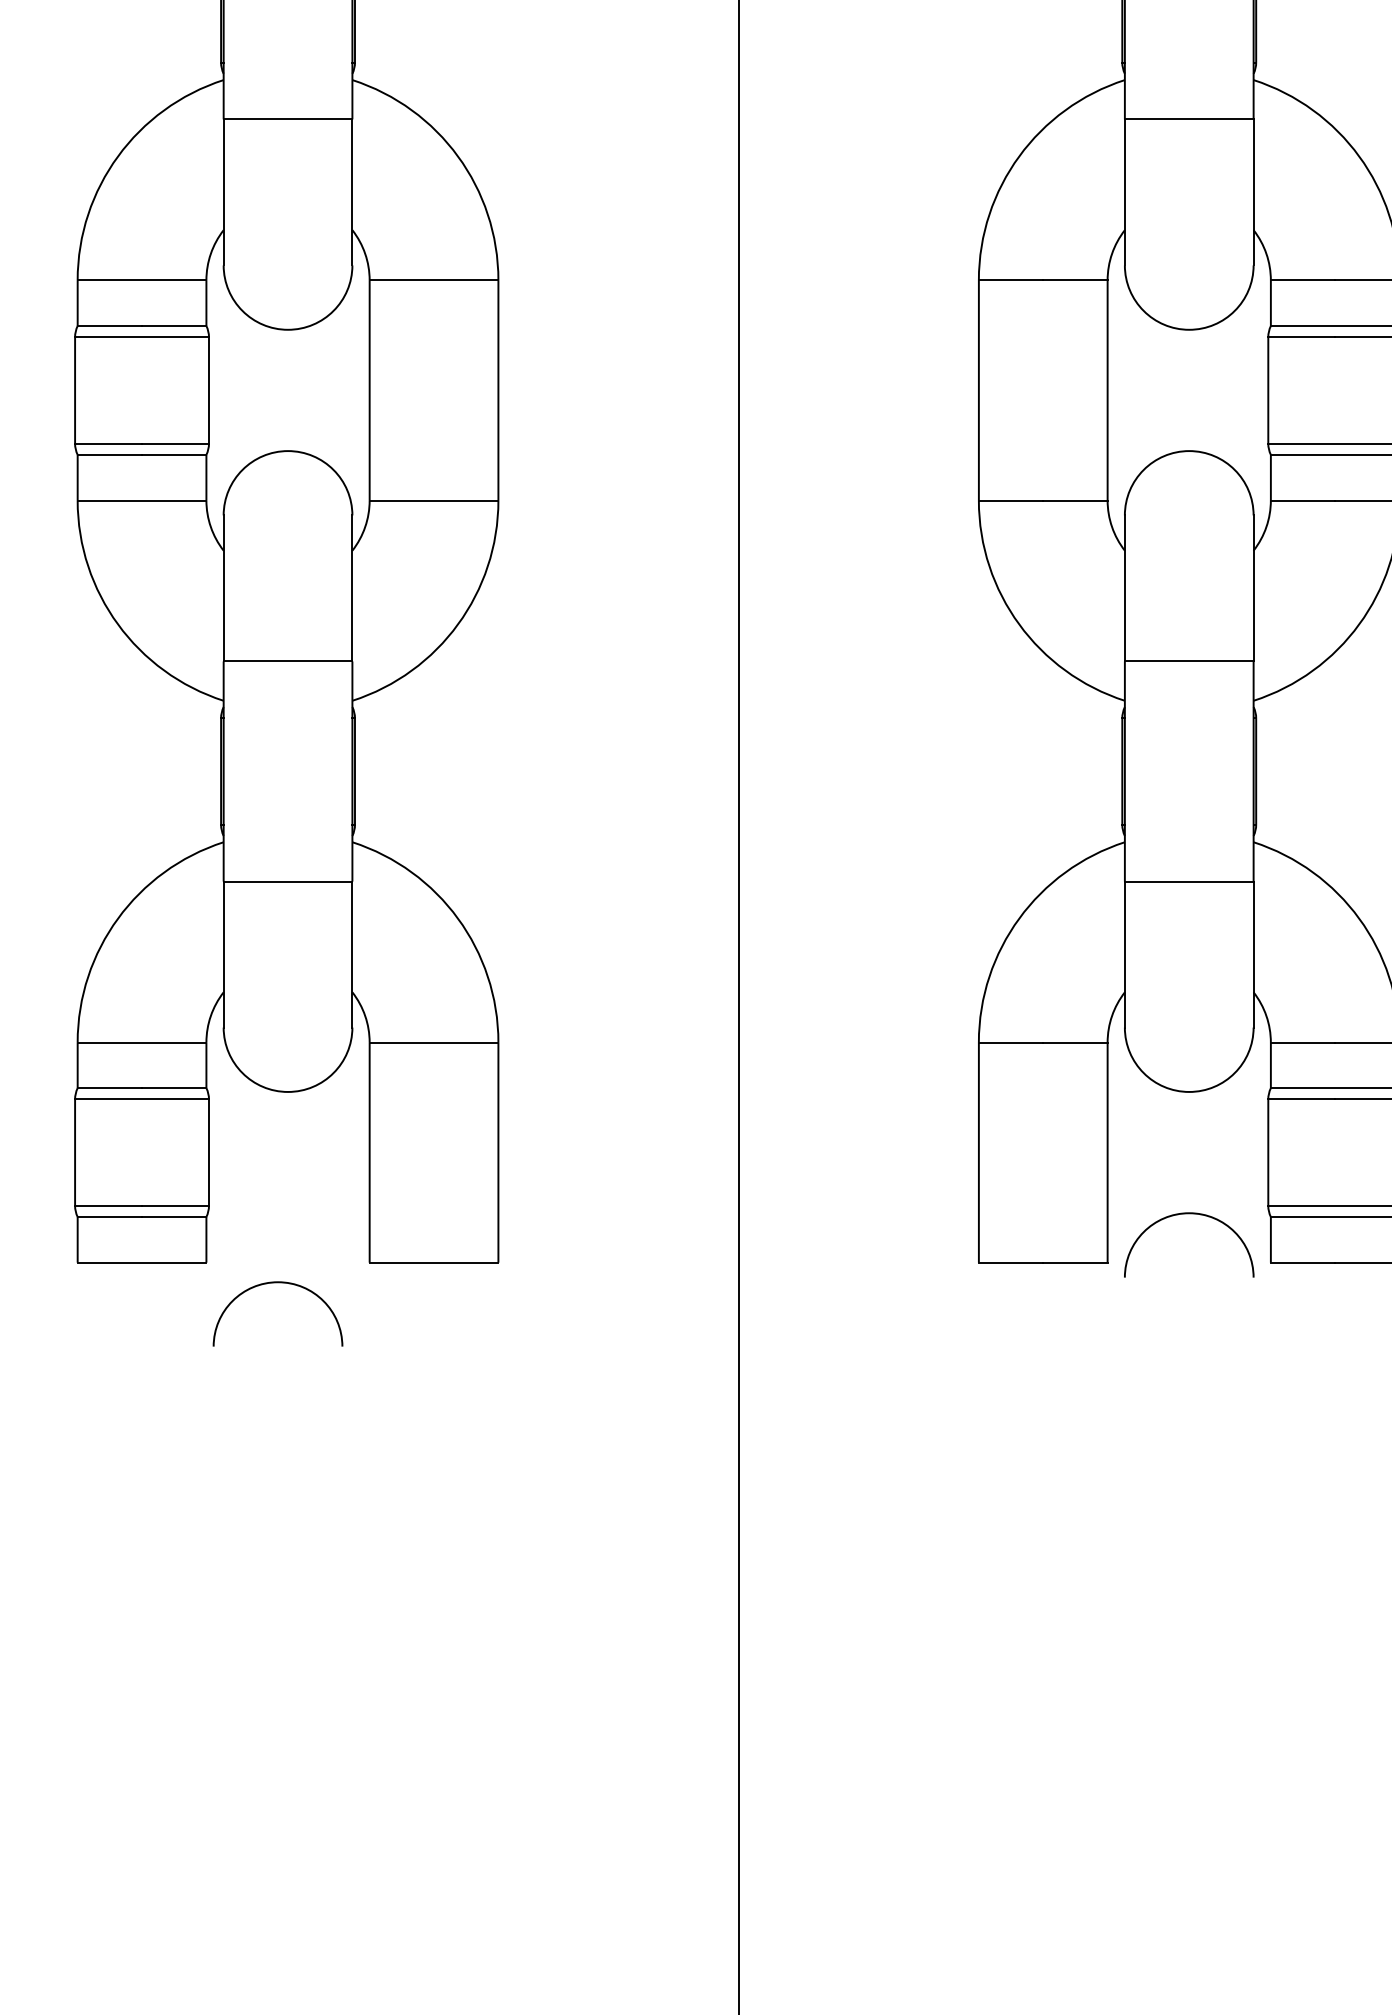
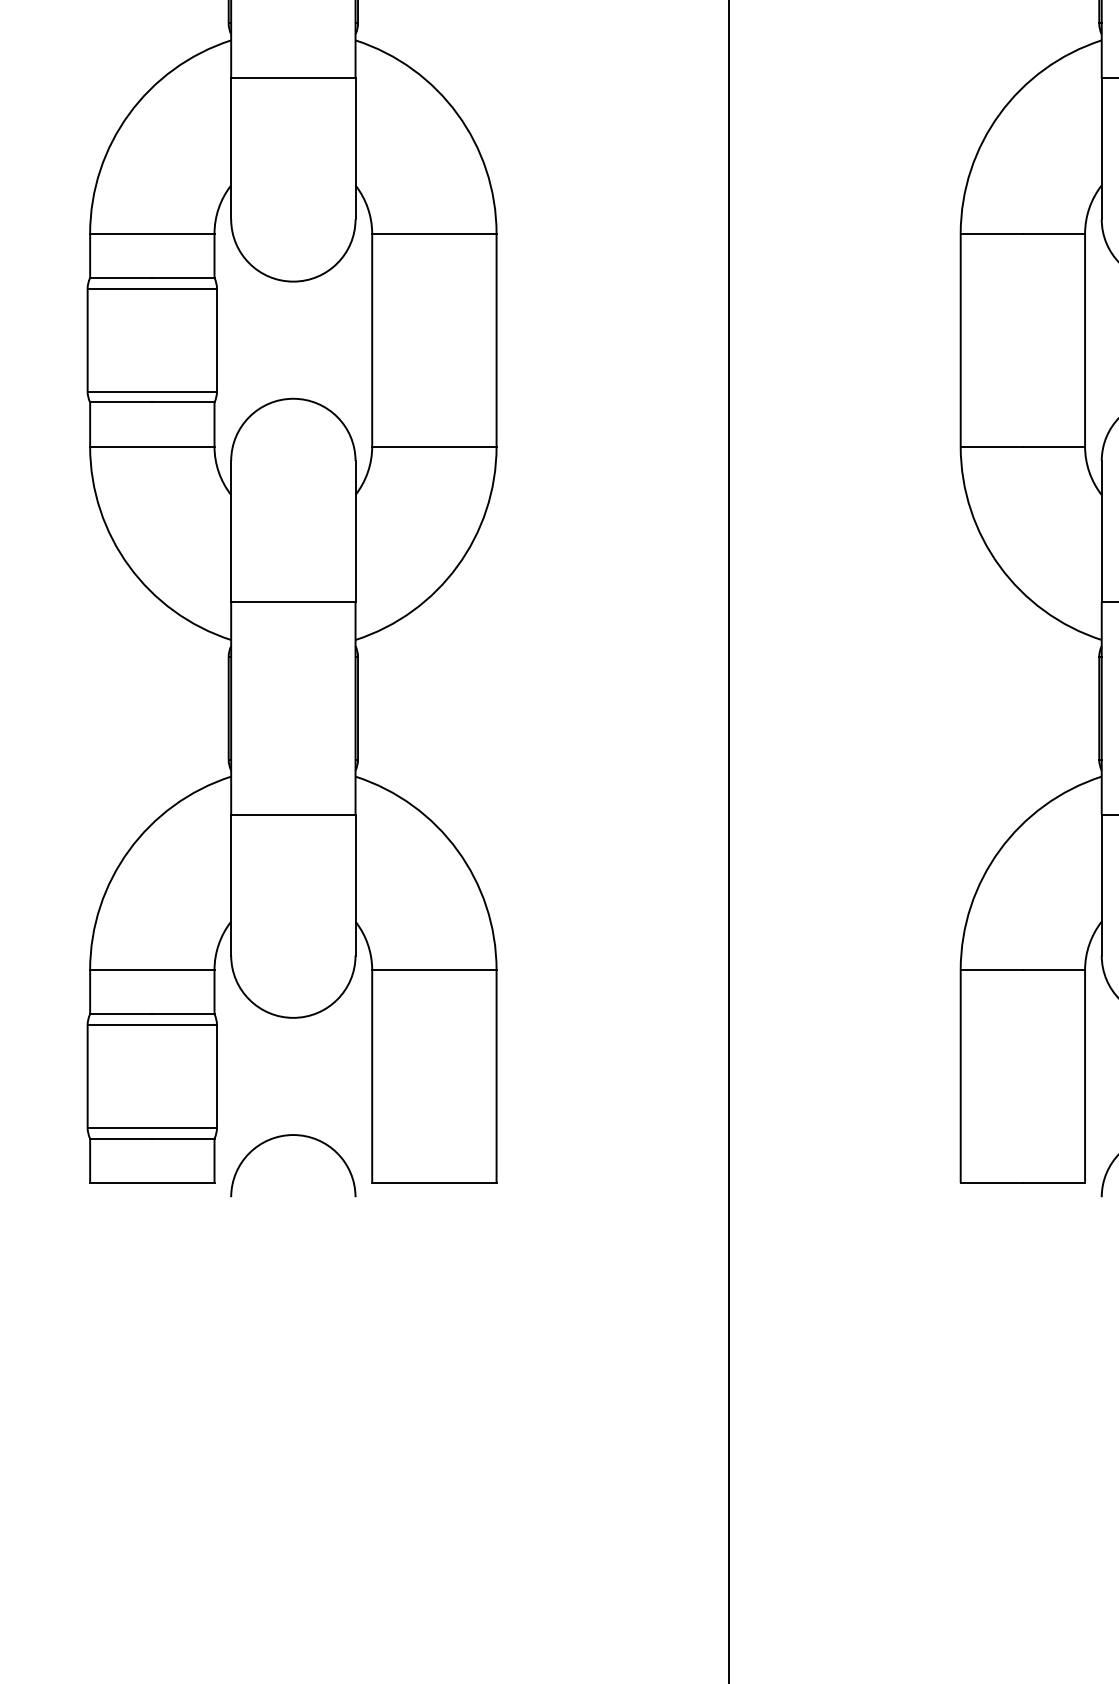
arc: (277, 1283) -> (292, 1136), moved

